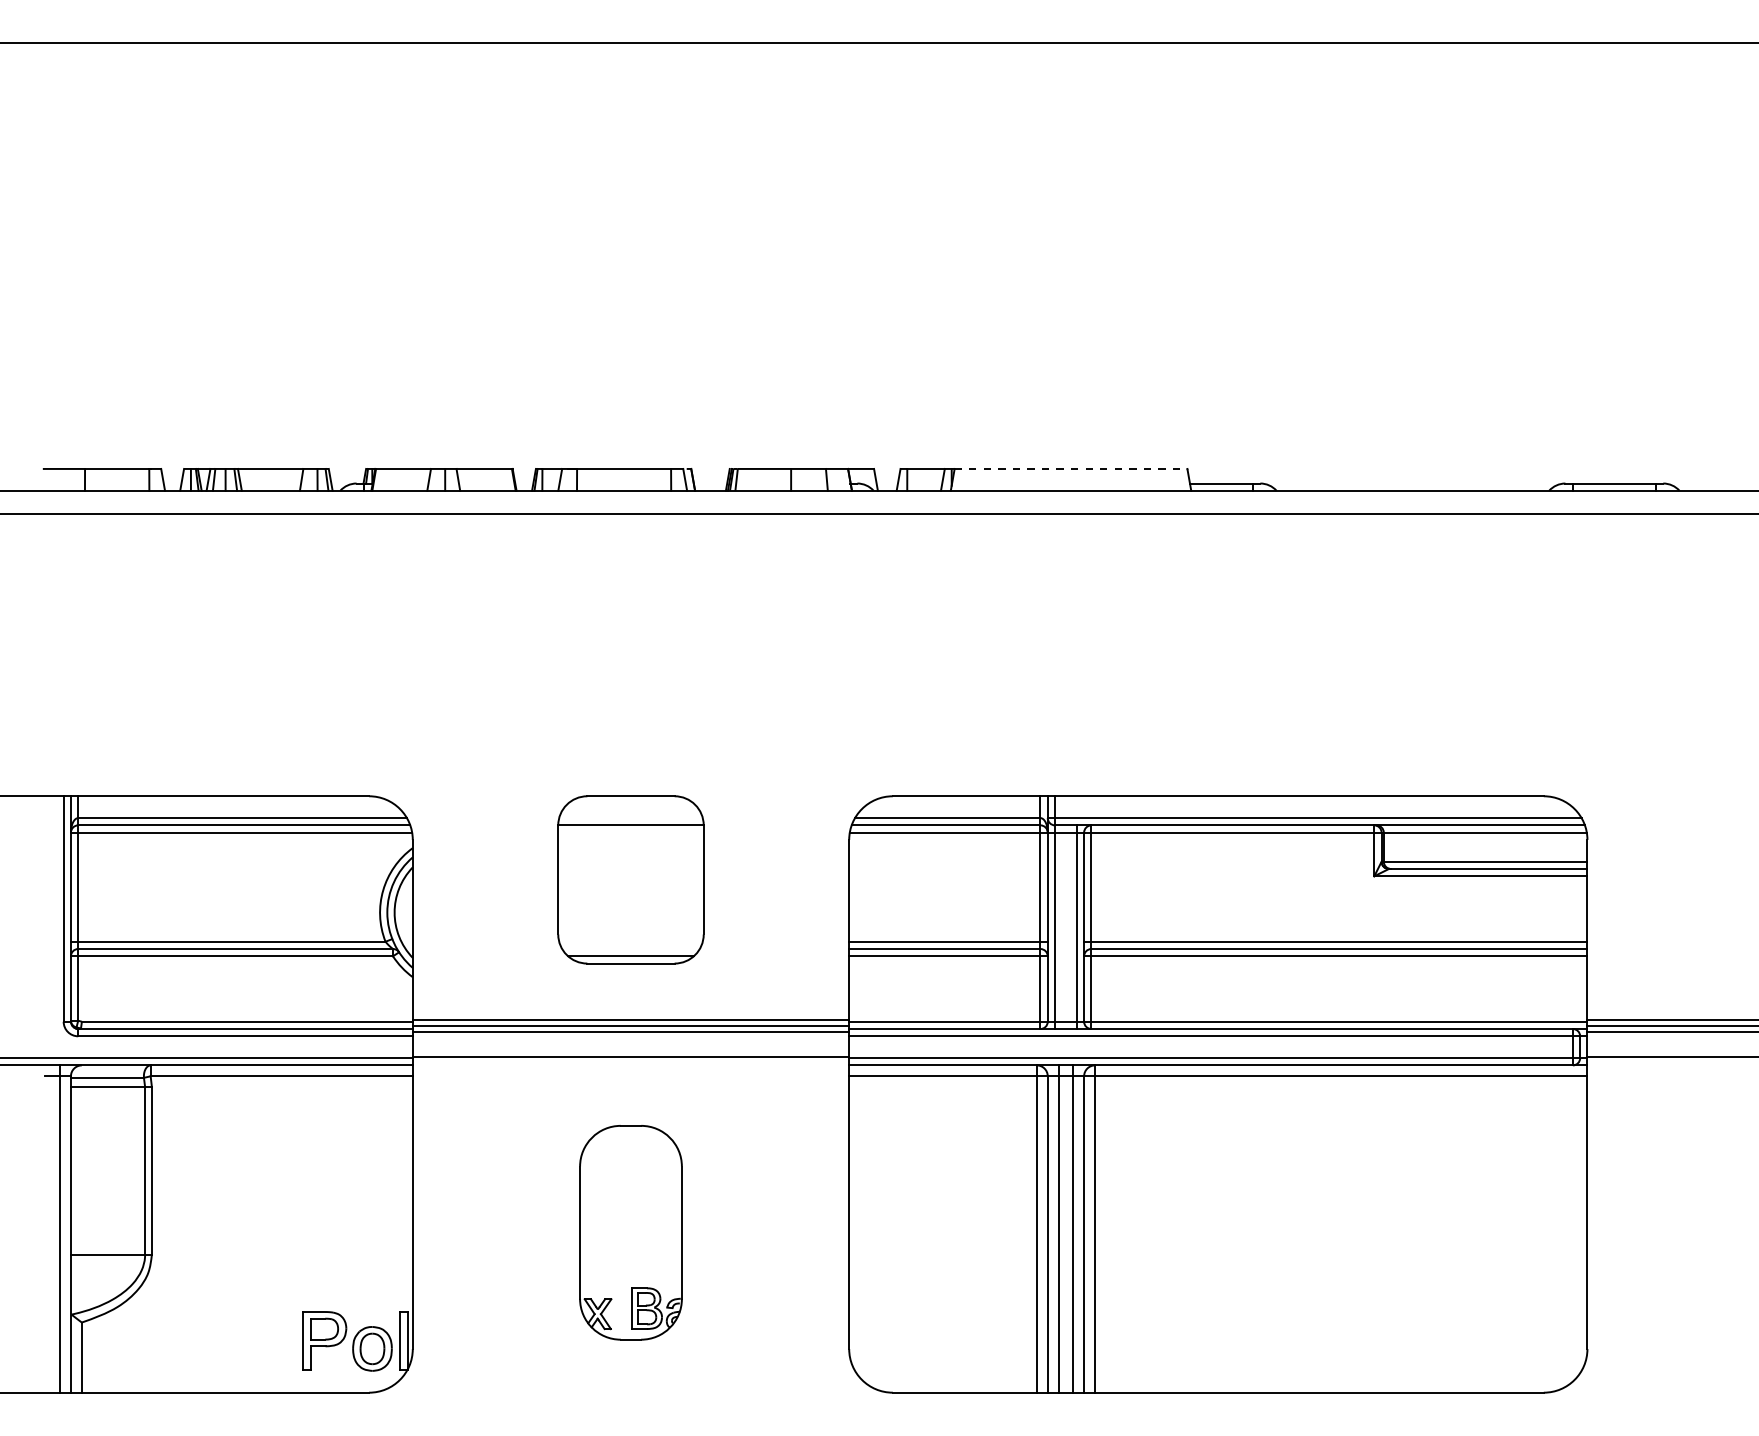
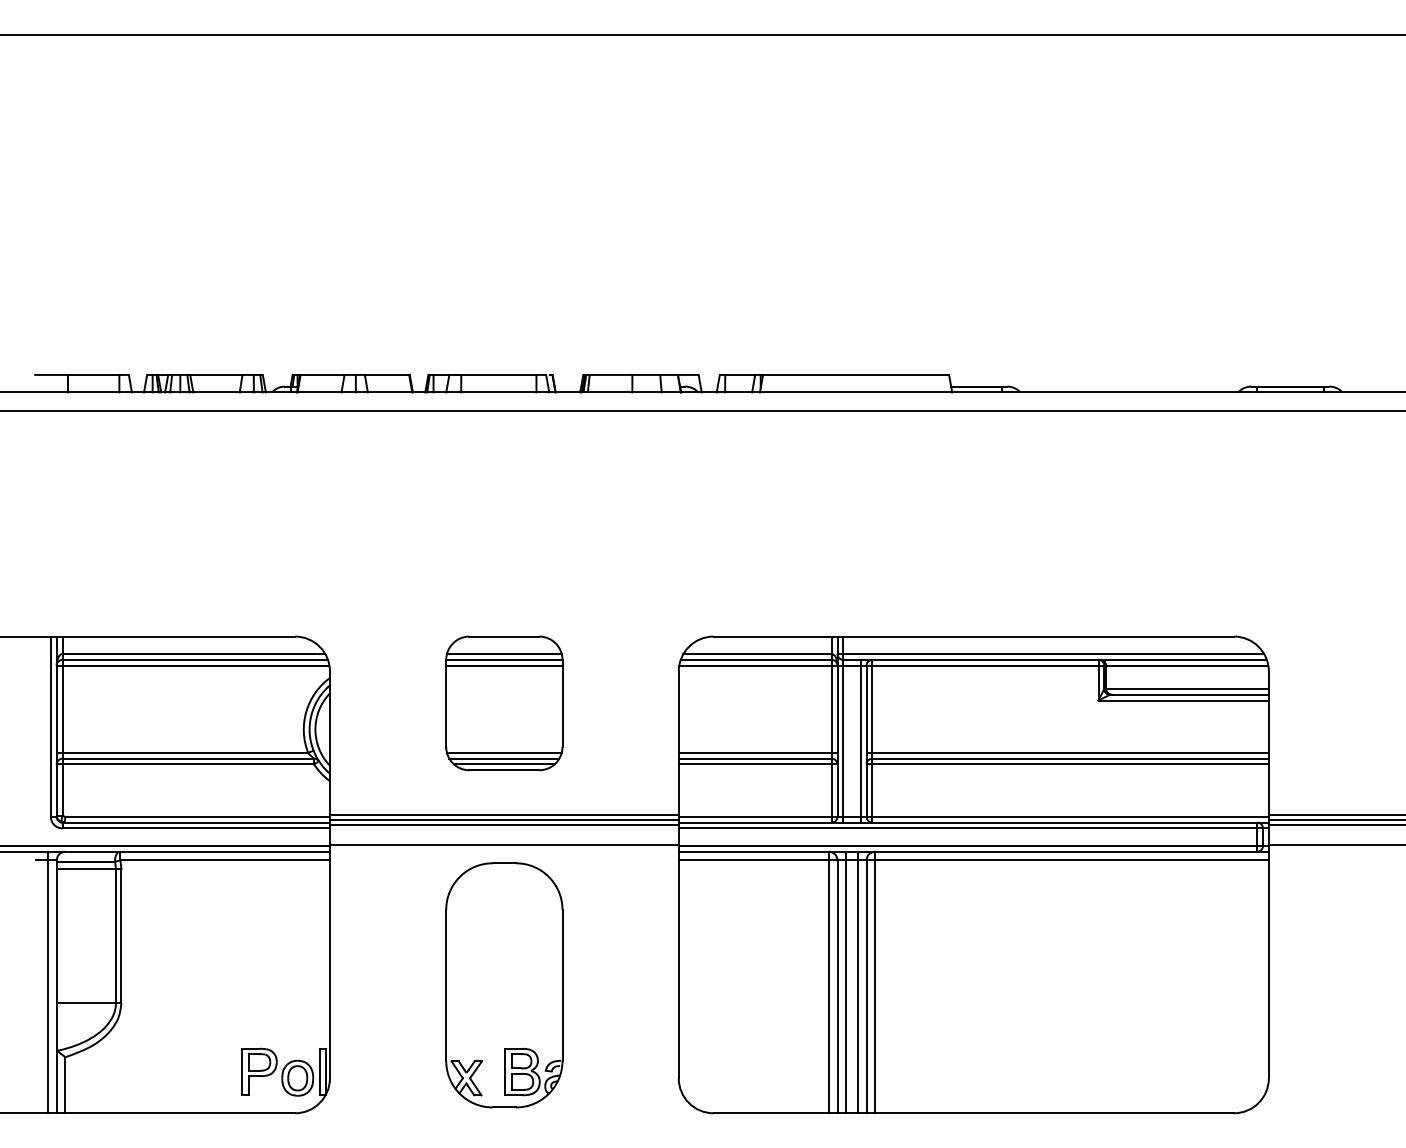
line: (1071, 468) -> (856, 374), dashed -> solid
line: (630, 818) -> (503, 654), added
line: (630, 832) -> (503, 665), added
line: (630, 941) -> (503, 752), added
line: (630, 949) -> (503, 759), added
part: (630, 1232) -> (503, 985), size x1.43

